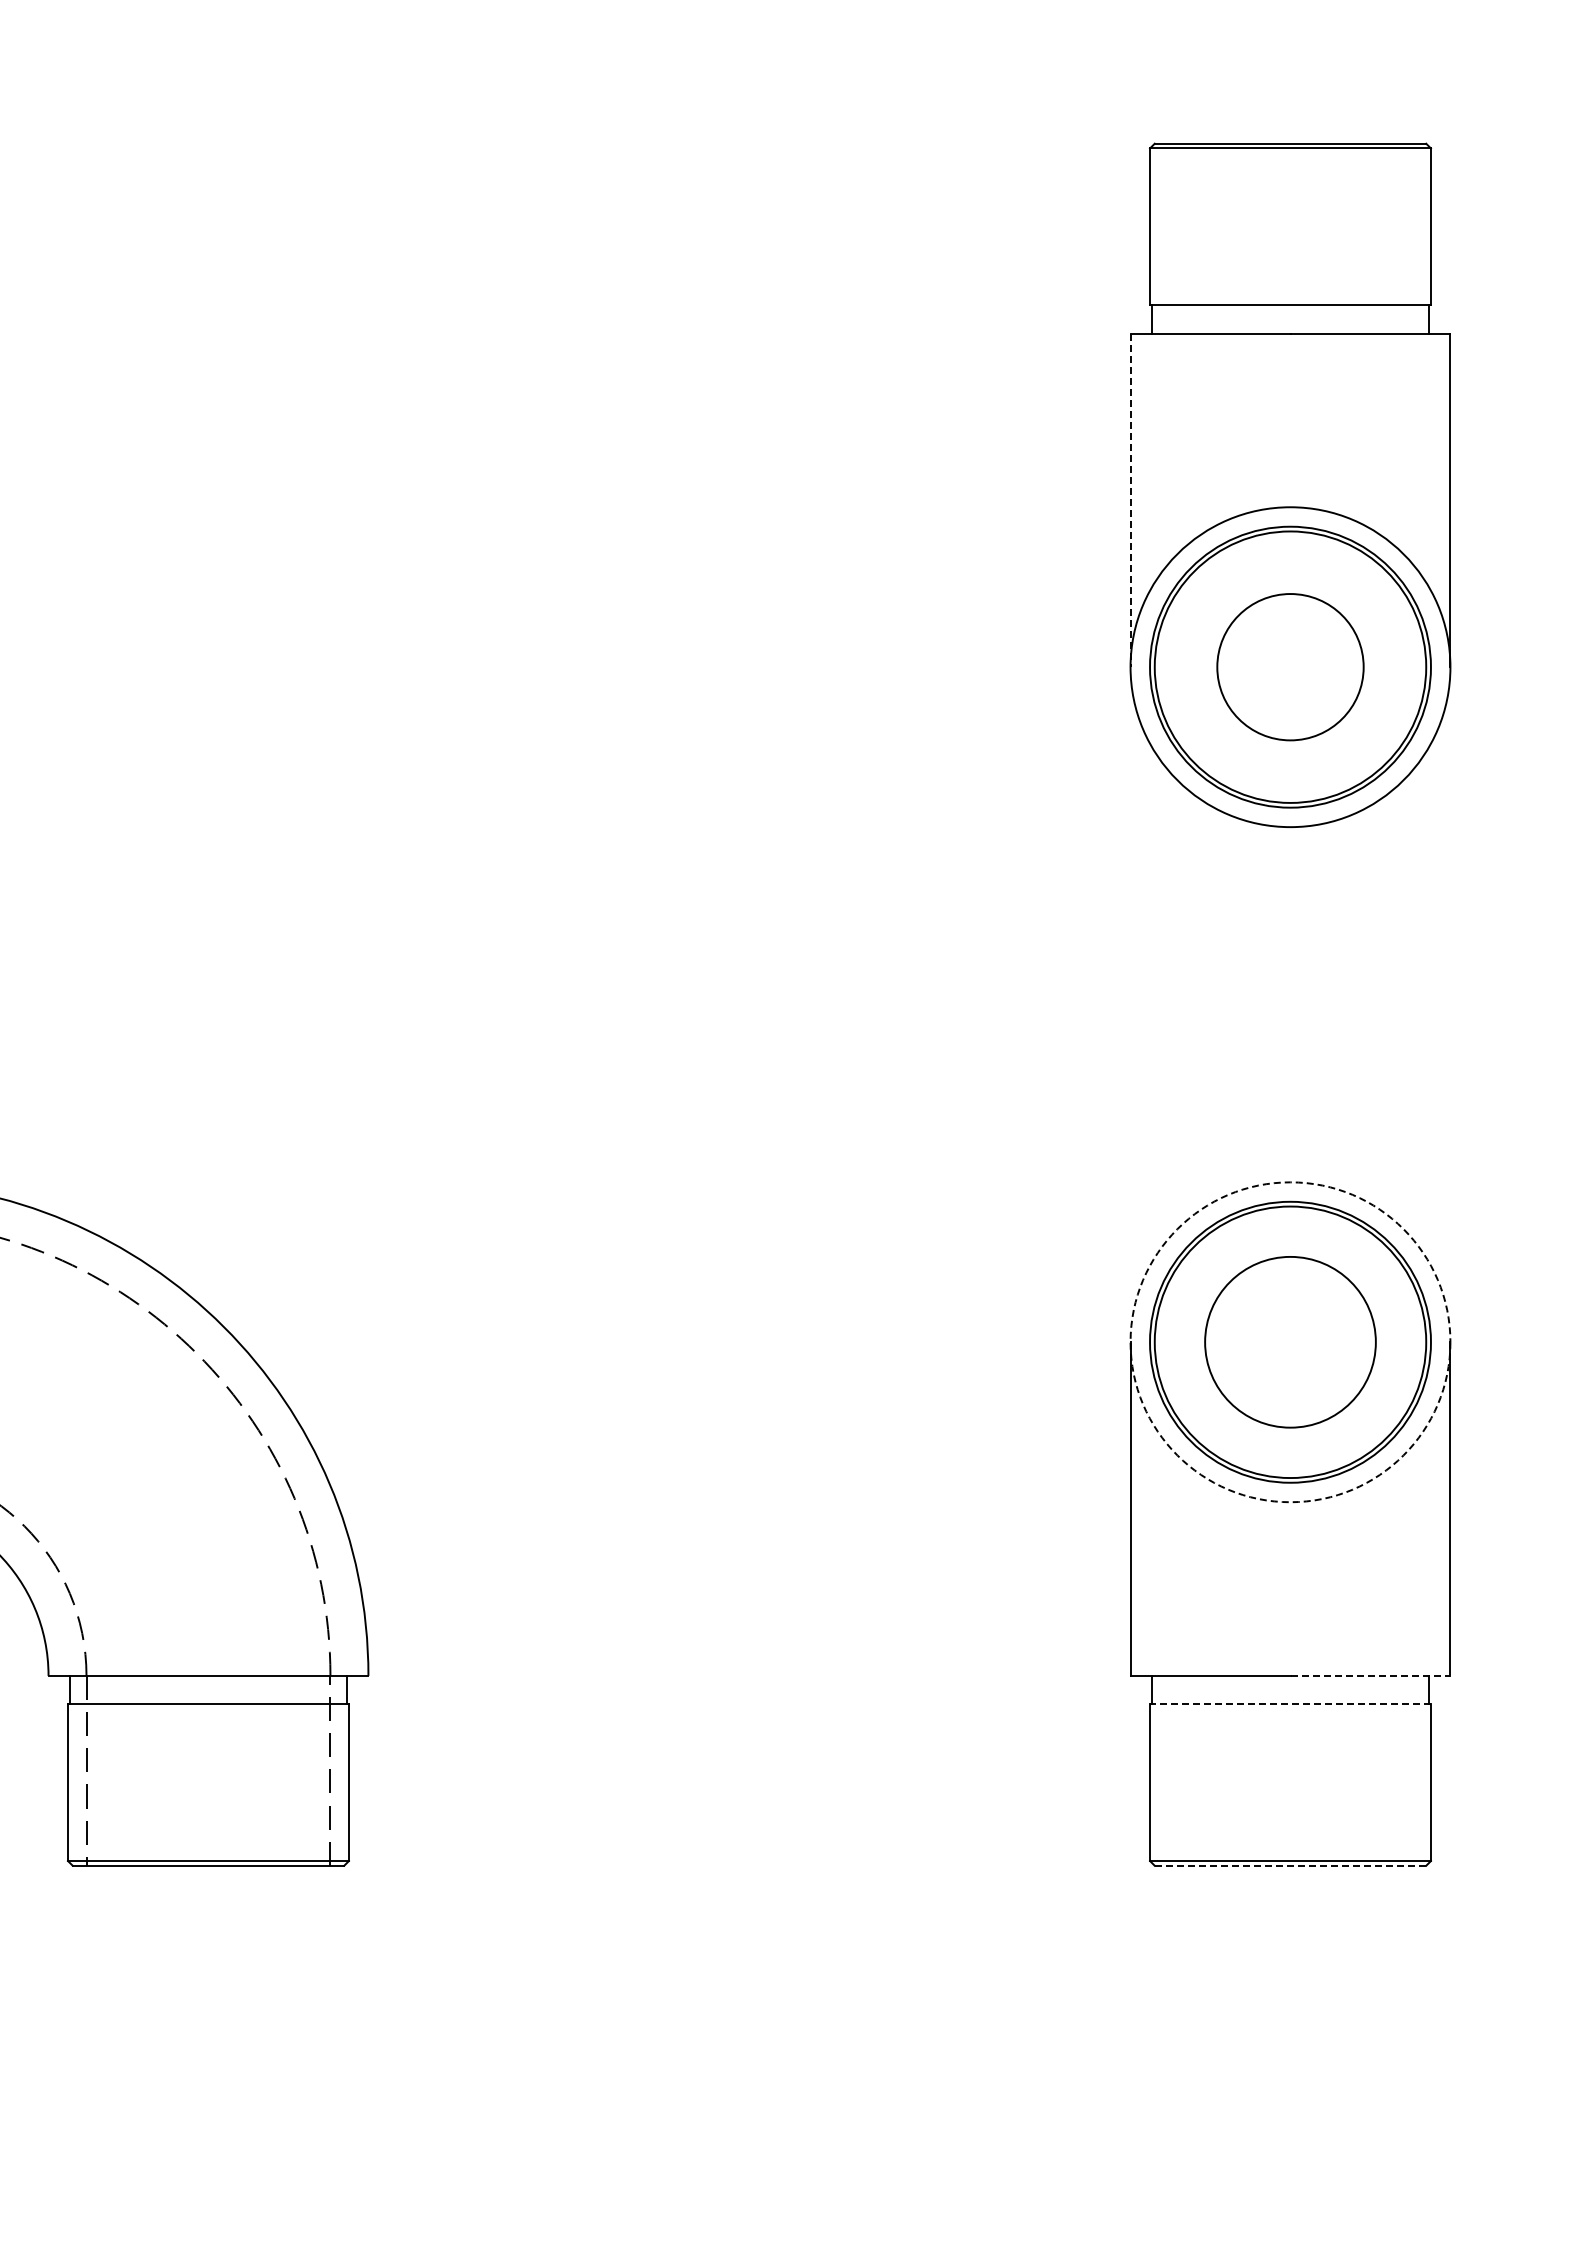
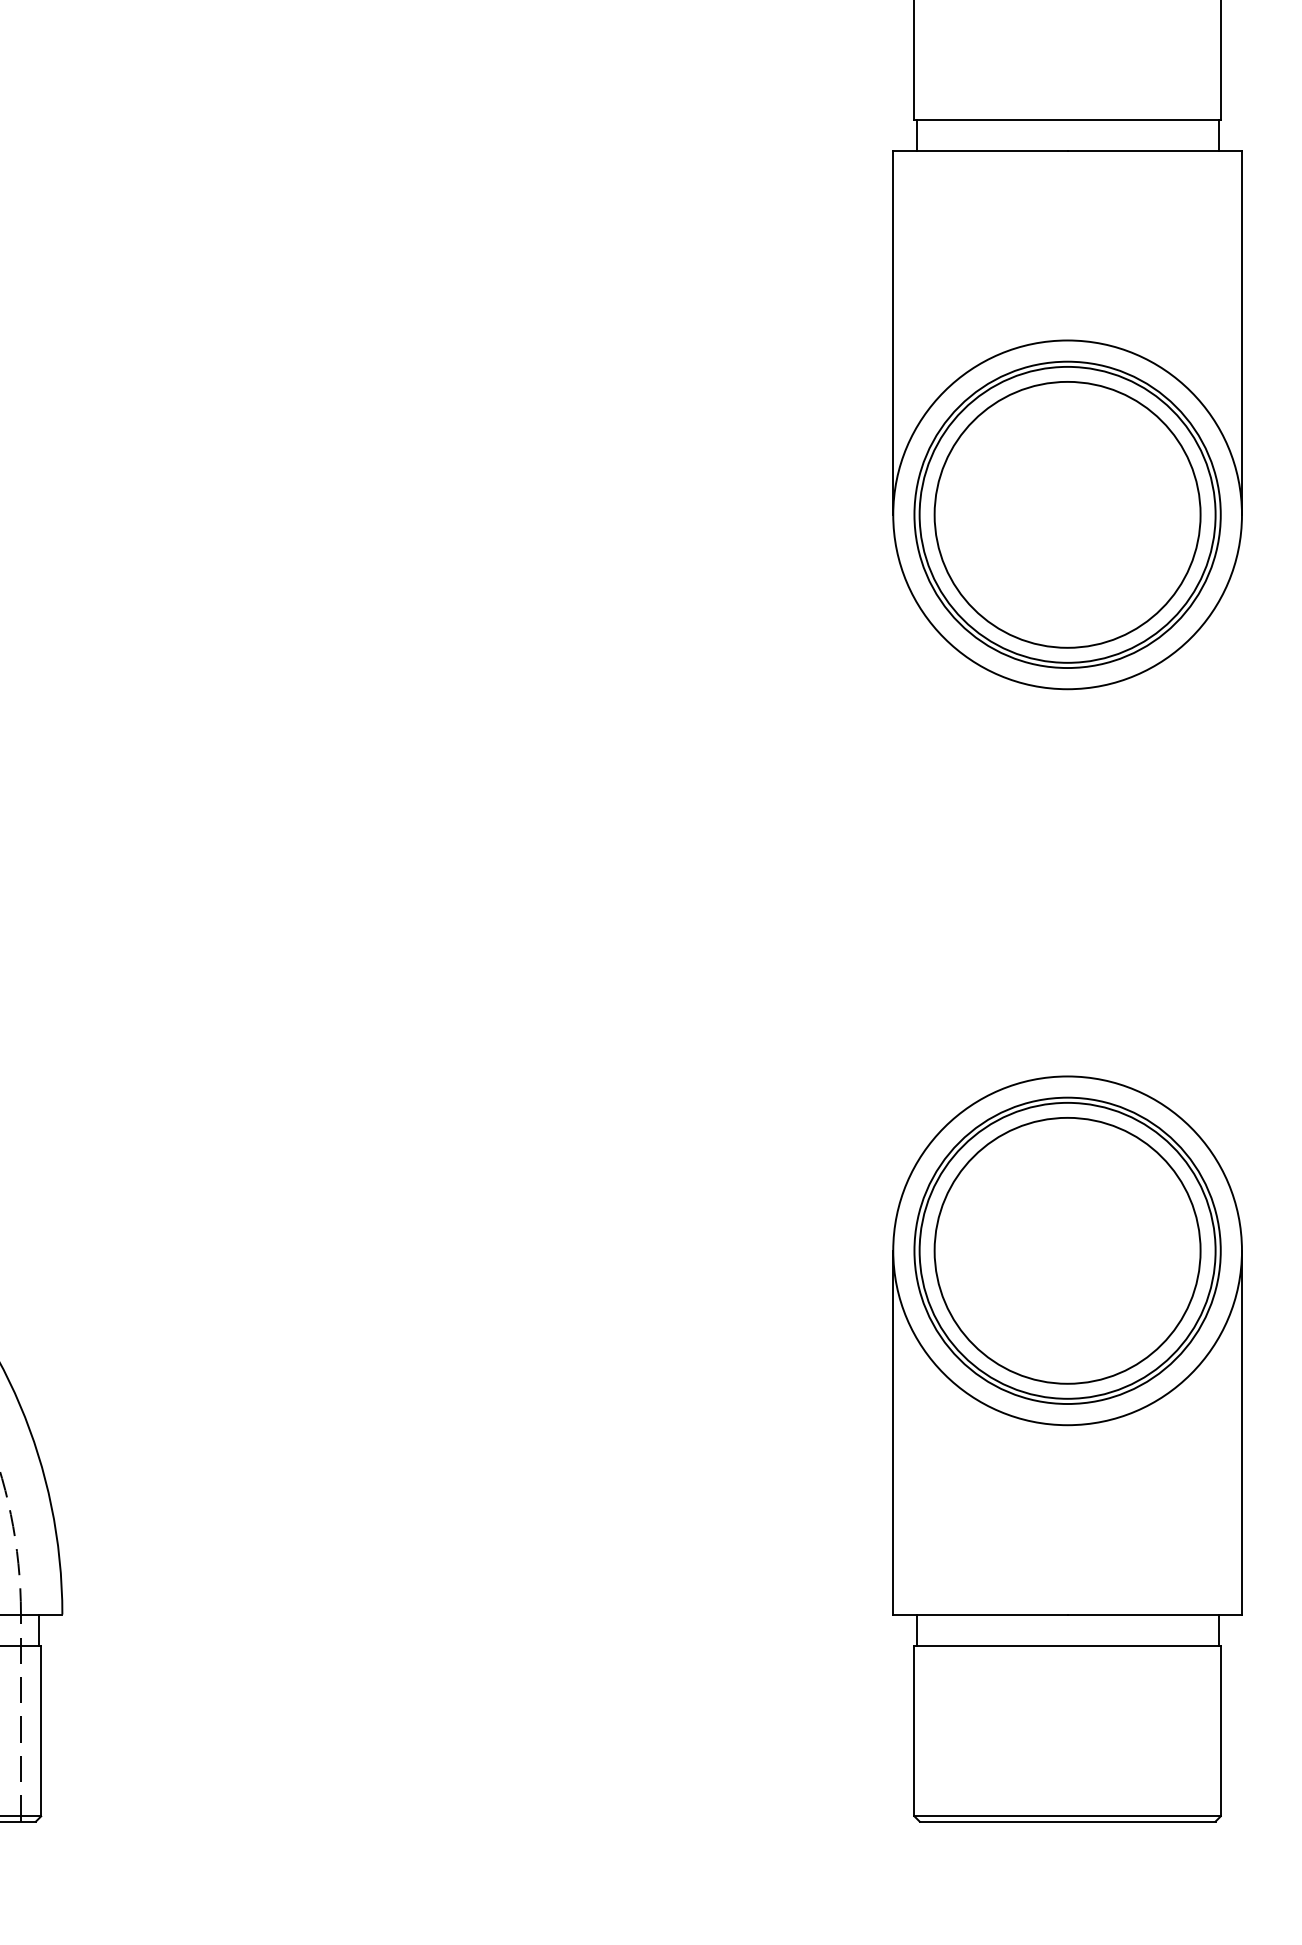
line: (1130, 500) -> (893, 333), dashed -> solid
circle: (1290, 667) -> (1067, 515), size x1.67
circle: (1290, 1342) -> (1067, 1251), dashed -> solid
circle: (1290, 1342) -> (1067, 1251), size x1.43
line: (1370, 1675) -> (1154, 1614), dashed -> solid
line: (1290, 1704) -> (1067, 1645), dashed -> solid
line: (1290, 1865) -> (1067, 1821), dashed -> solid

